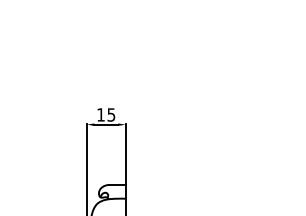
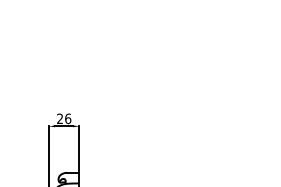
text: (106, 114) -> (64, 118), 15 -> 26

